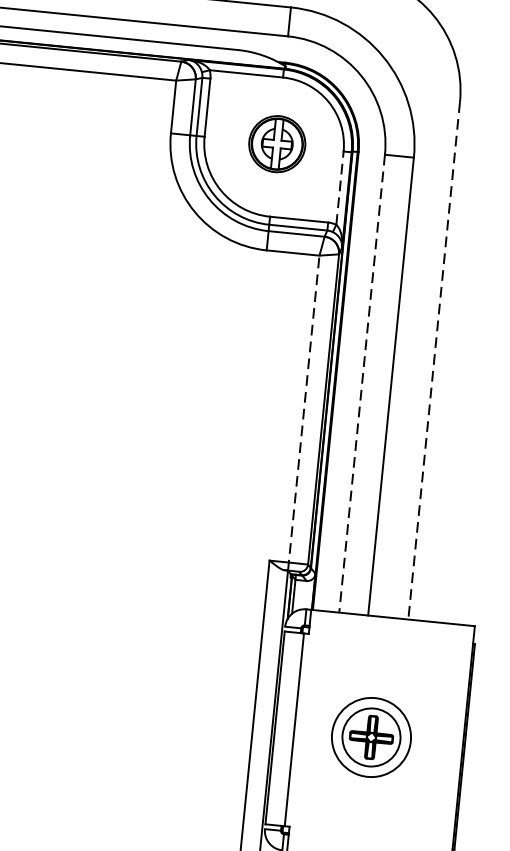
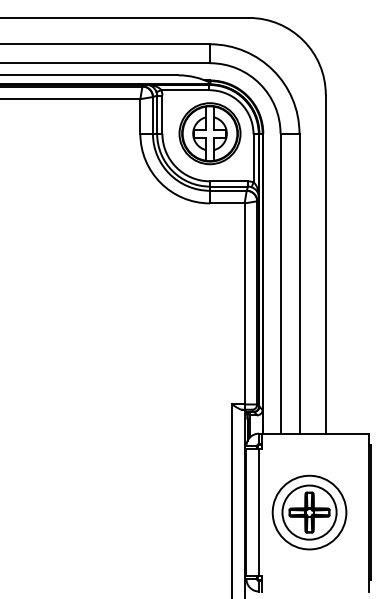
part: (276, 143) -> (209, 133), size x1.67
line: (340, 186) -> (253, 157), dashed -> solid
line: (433, 361) -> (325, 264), dashed -> solid
line: (362, 383) -> (280, 283), dashed -> solid
line: (303, 413) -> (244, 306), dashed -> solid
part: (371, 737) -> (309, 512), size x1.43

